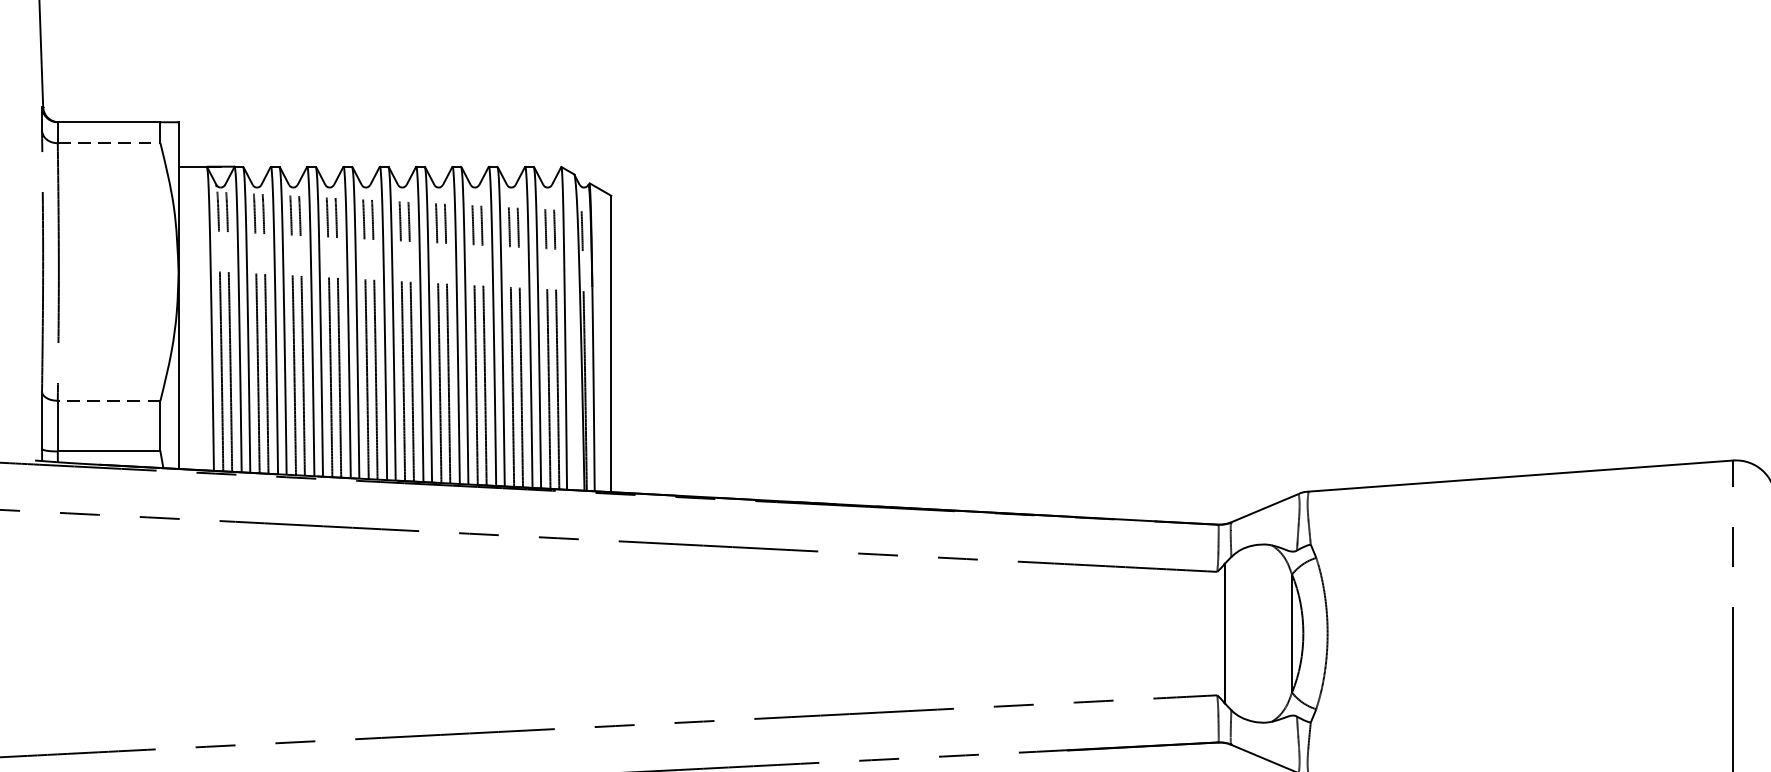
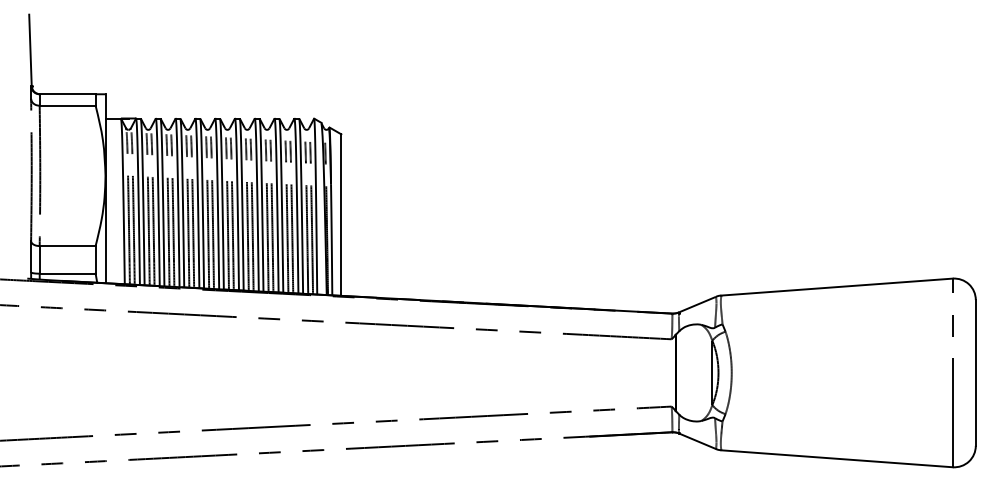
line: (108, 142) -> (67, 105), dashed -> solid
line: (108, 401) -> (67, 246), dashed -> solid

